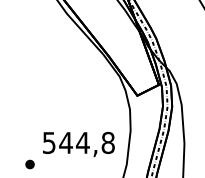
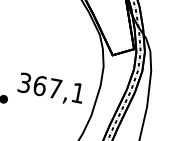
text: (78, 142) -> (51, 87), 544,8 -> 367,1

